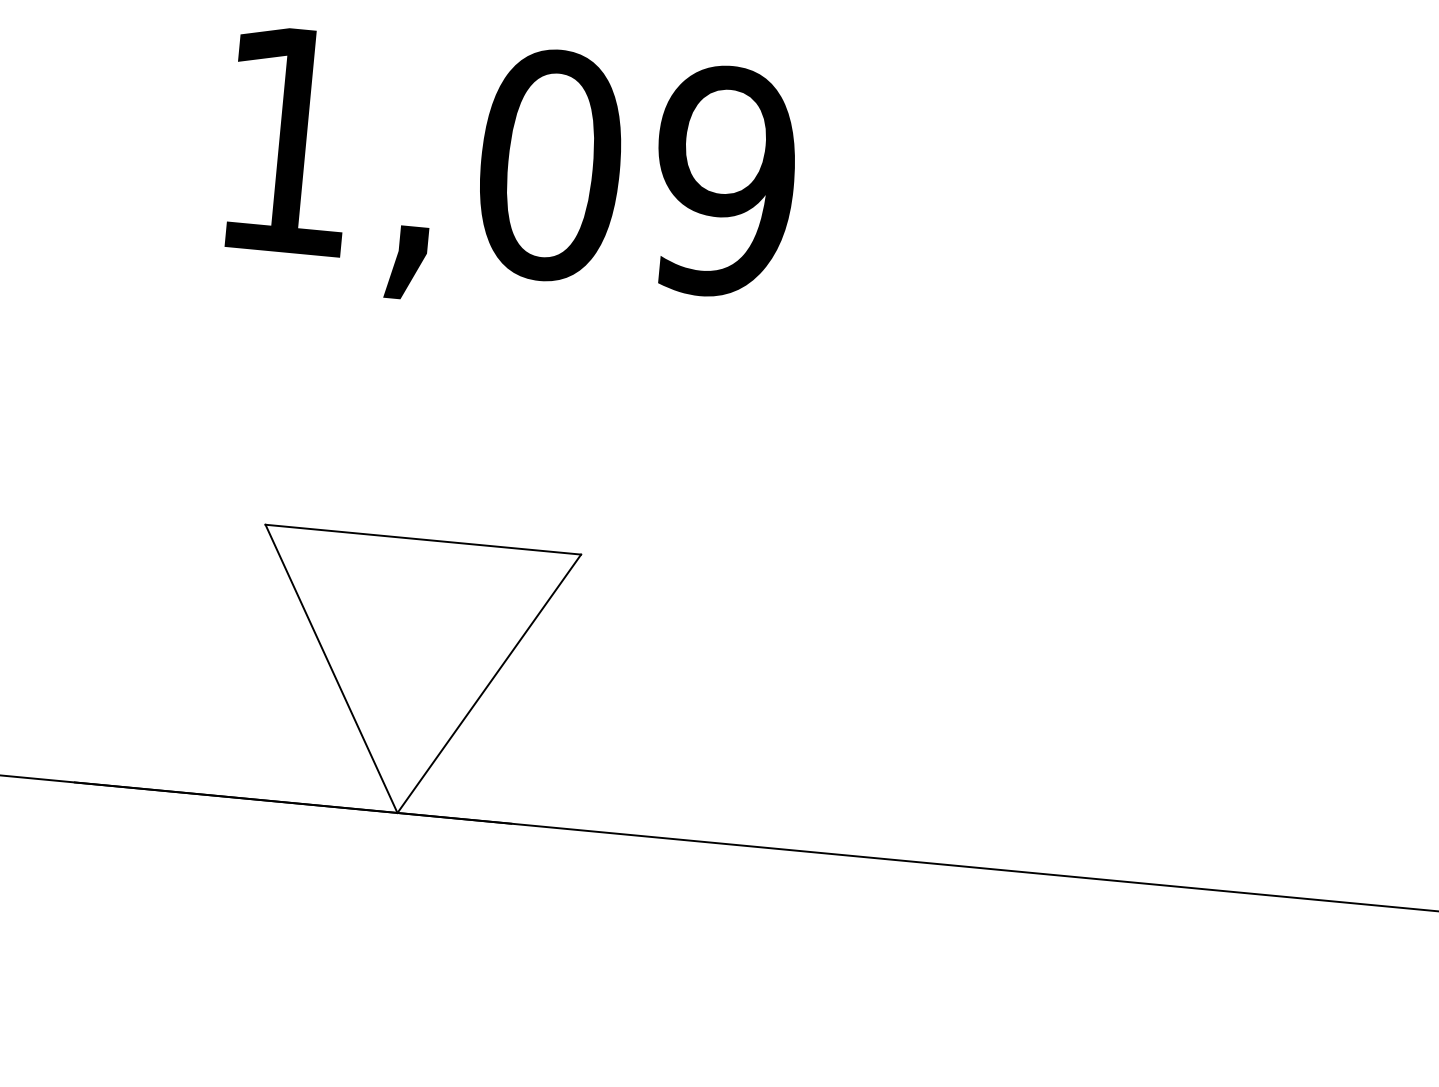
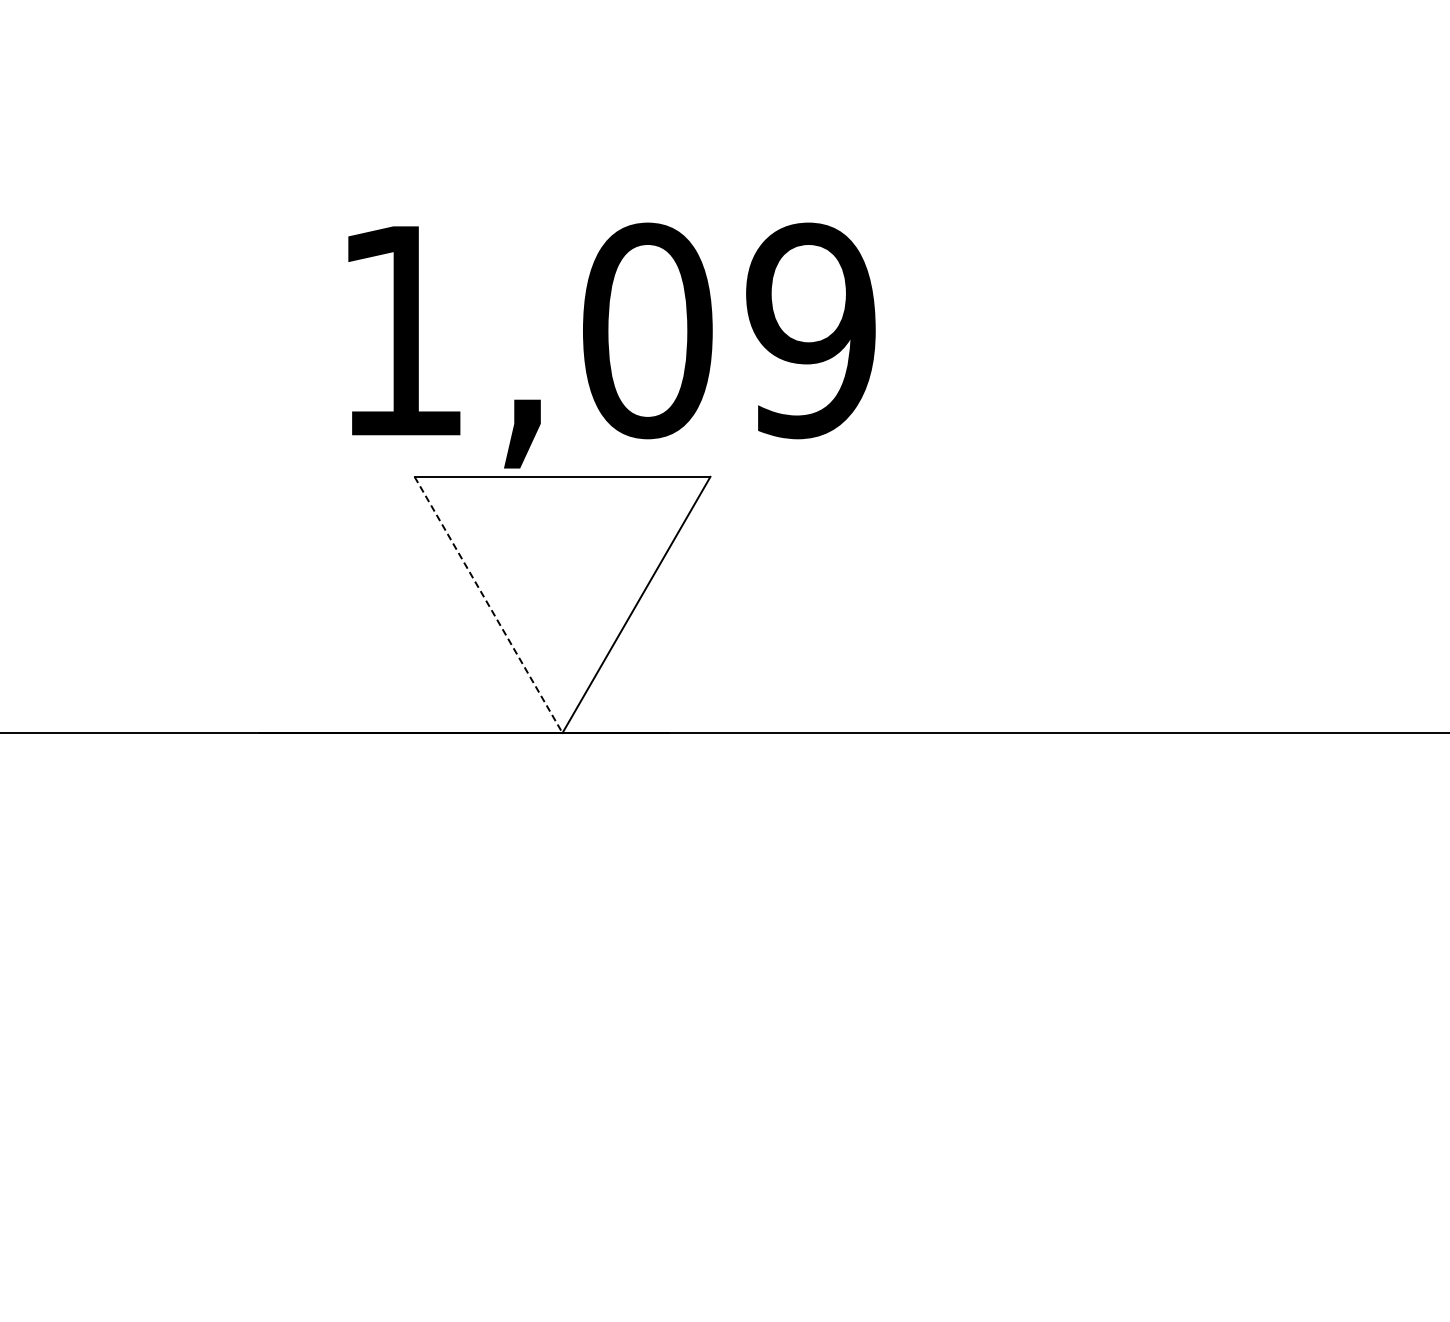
text: (510, 177) -> (611, 345), moved
line: (331, 668) -> (488, 604), solid -> dashed

